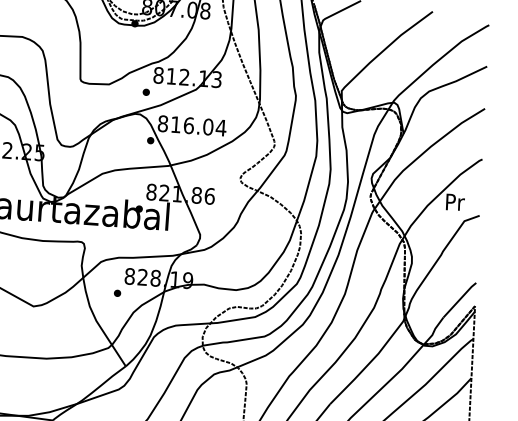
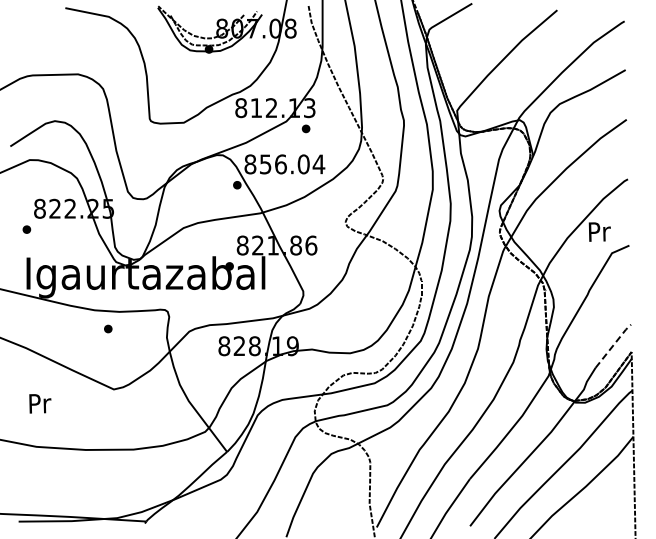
part: (145, 91) -> (305, 128), moved
text: (175, 124) -> (265, 164), 816.04 -> 856.04
part: (117, 292) -> (108, 328), moved
line: (460, 299) -> (613, 345), solid -> dashed

